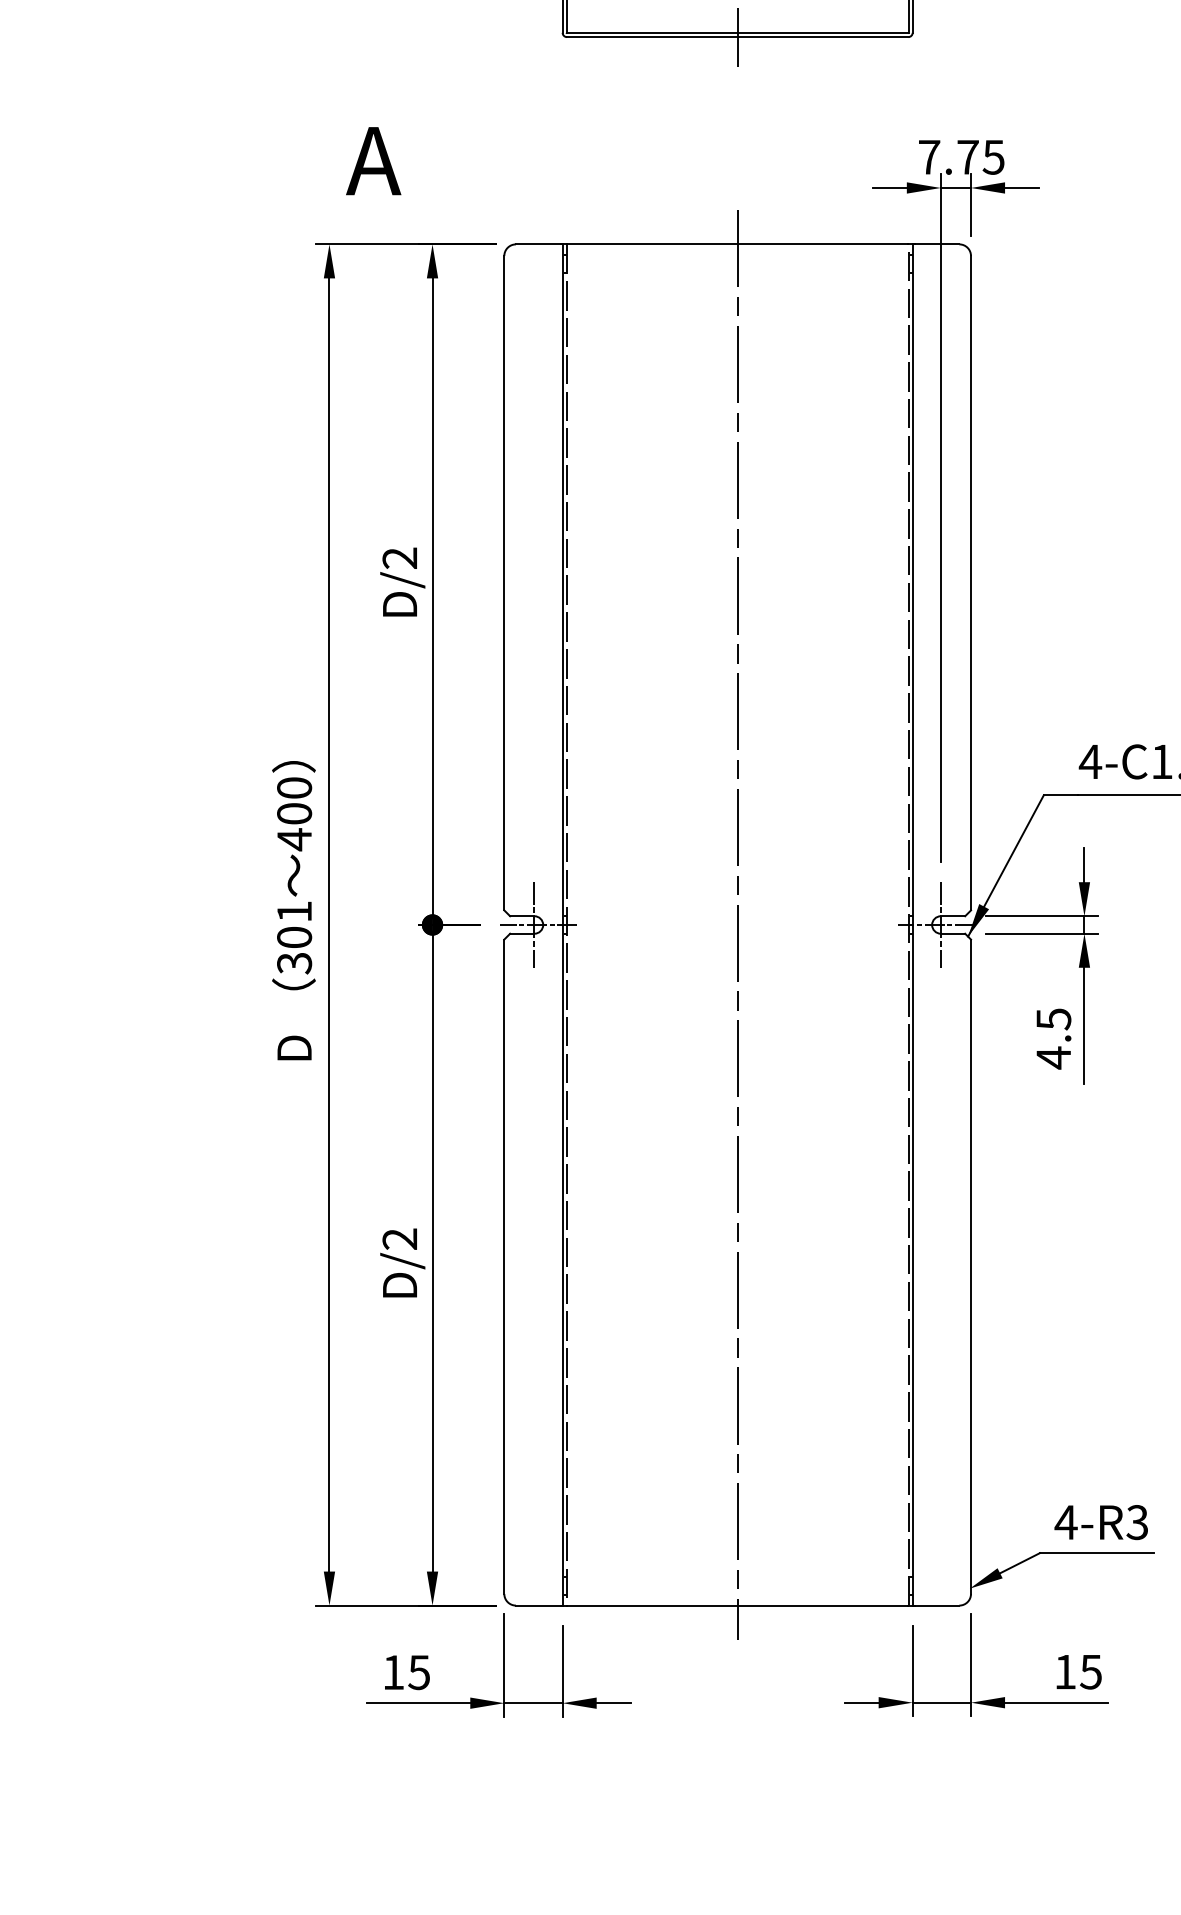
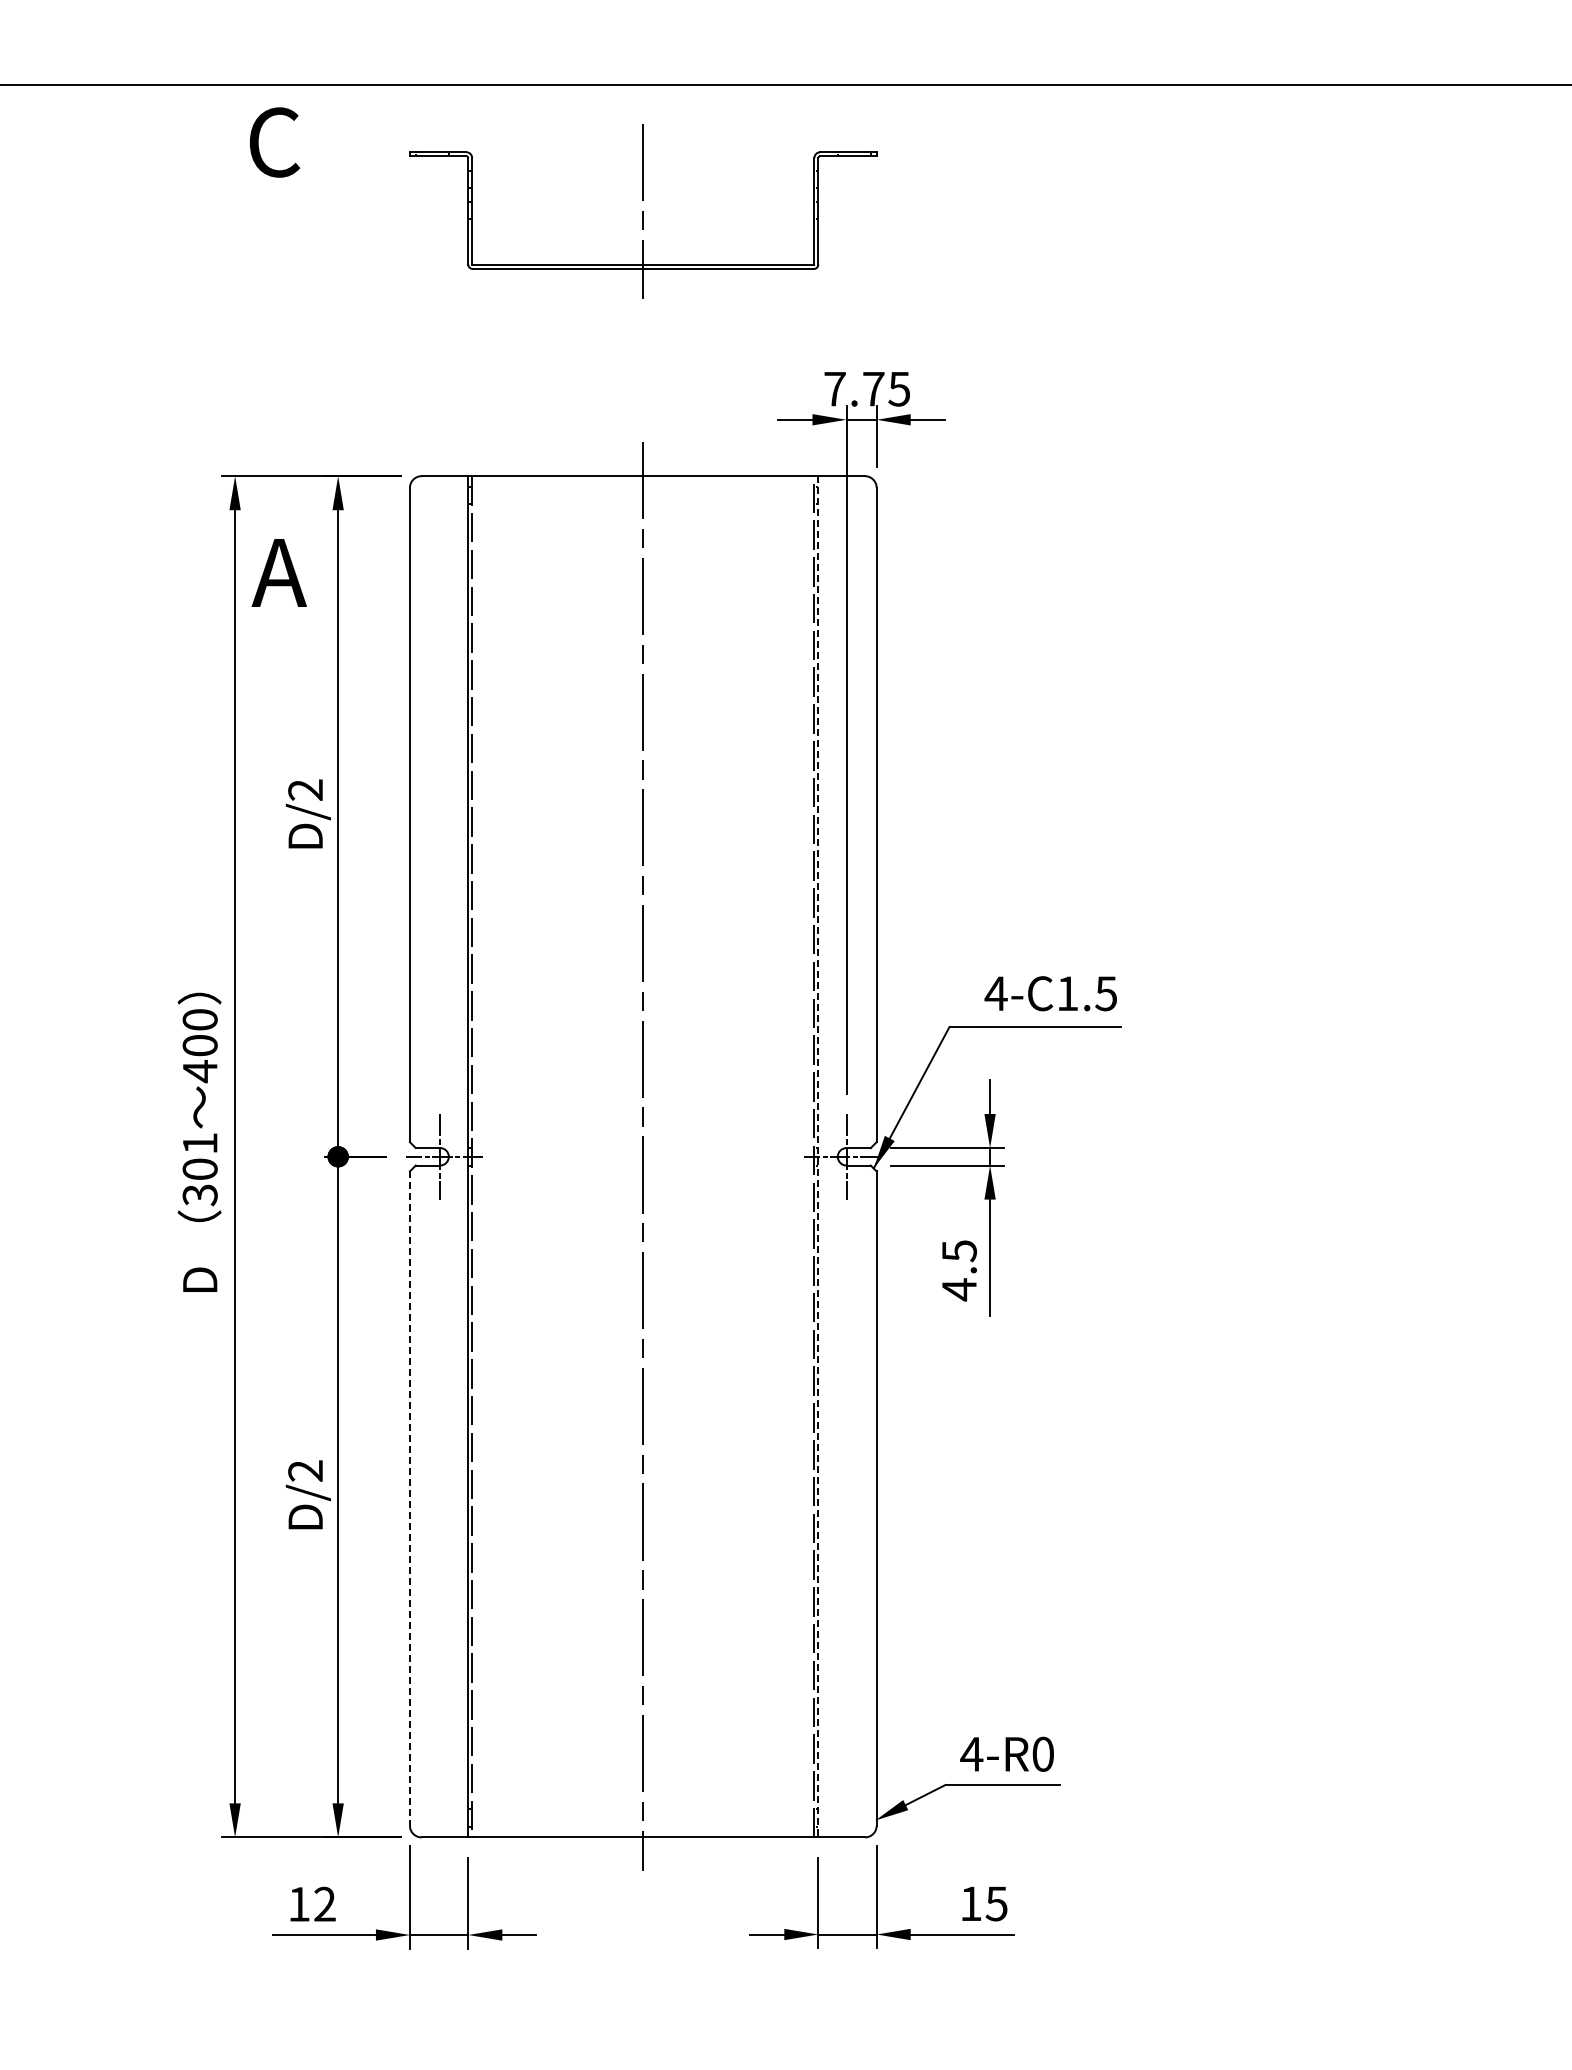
text: (372, 160) -> (278, 572), moved
line: (912, 924) -> (818, 1156), solid -> dashed
line: (503, 1267) -> (409, 1499), solid -> dashed
text: (1136, 1521) -> (1042, 1753), 4-R3 -> 4-R0
text: (418, 1671) -> (324, 1903), 15 -> 12

